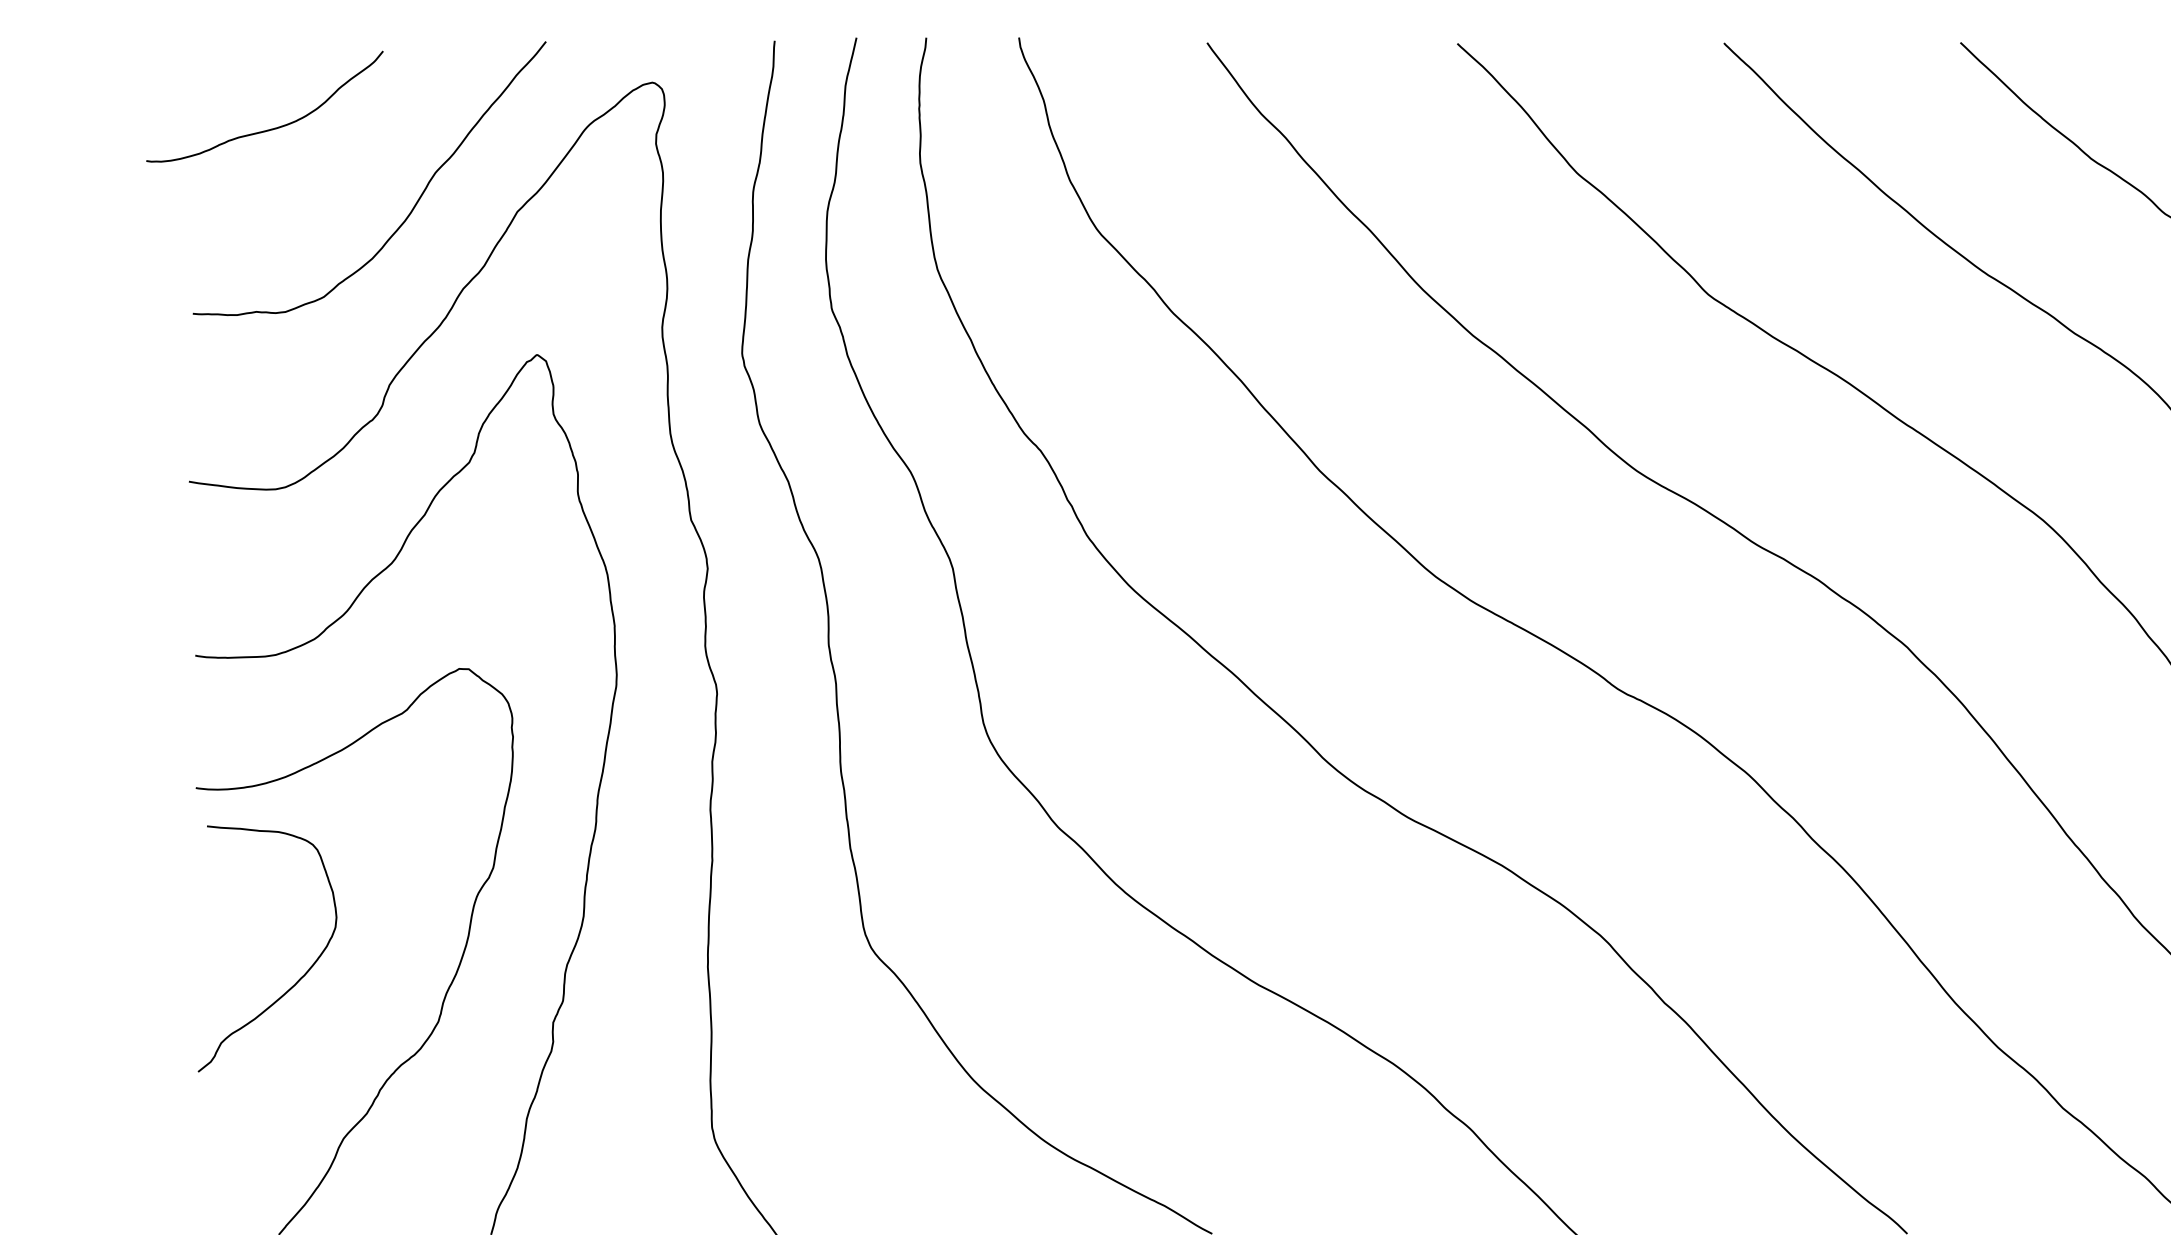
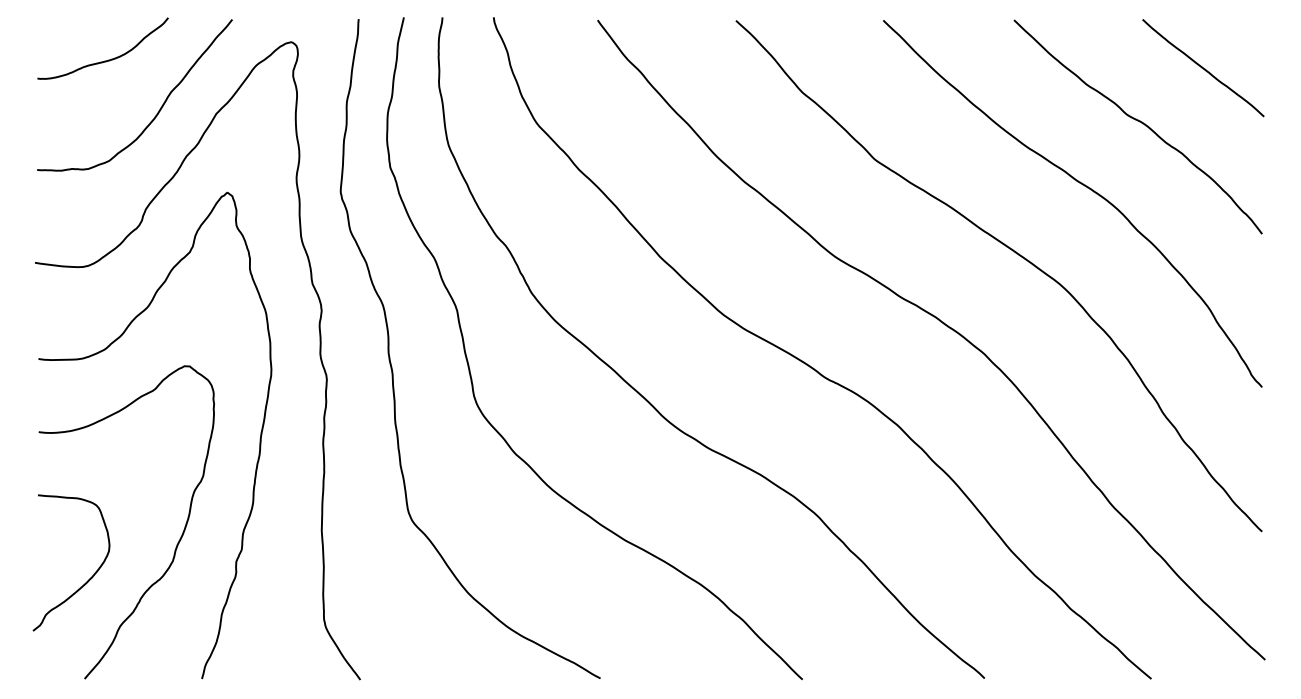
curve: (267, 128) -> (104, 60), moved
curve: (298, 978) -> (88, 579), moved

